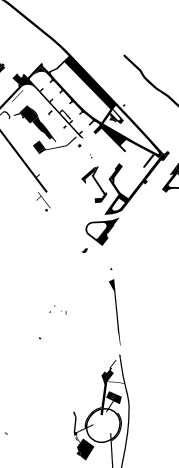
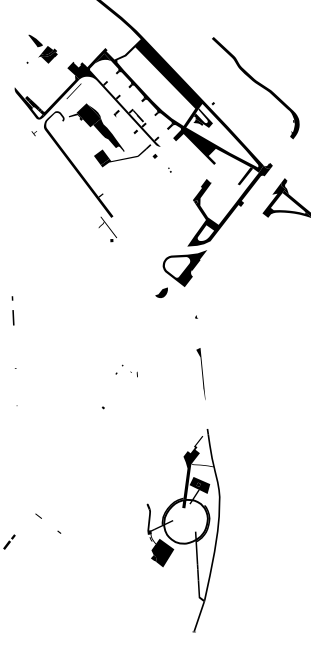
part: (94, 184) -> (174, 206), removed
part: (84, 250) -> (161, 293), size x1.6
part: (114, 312) -> (200, 373), size x0.6

